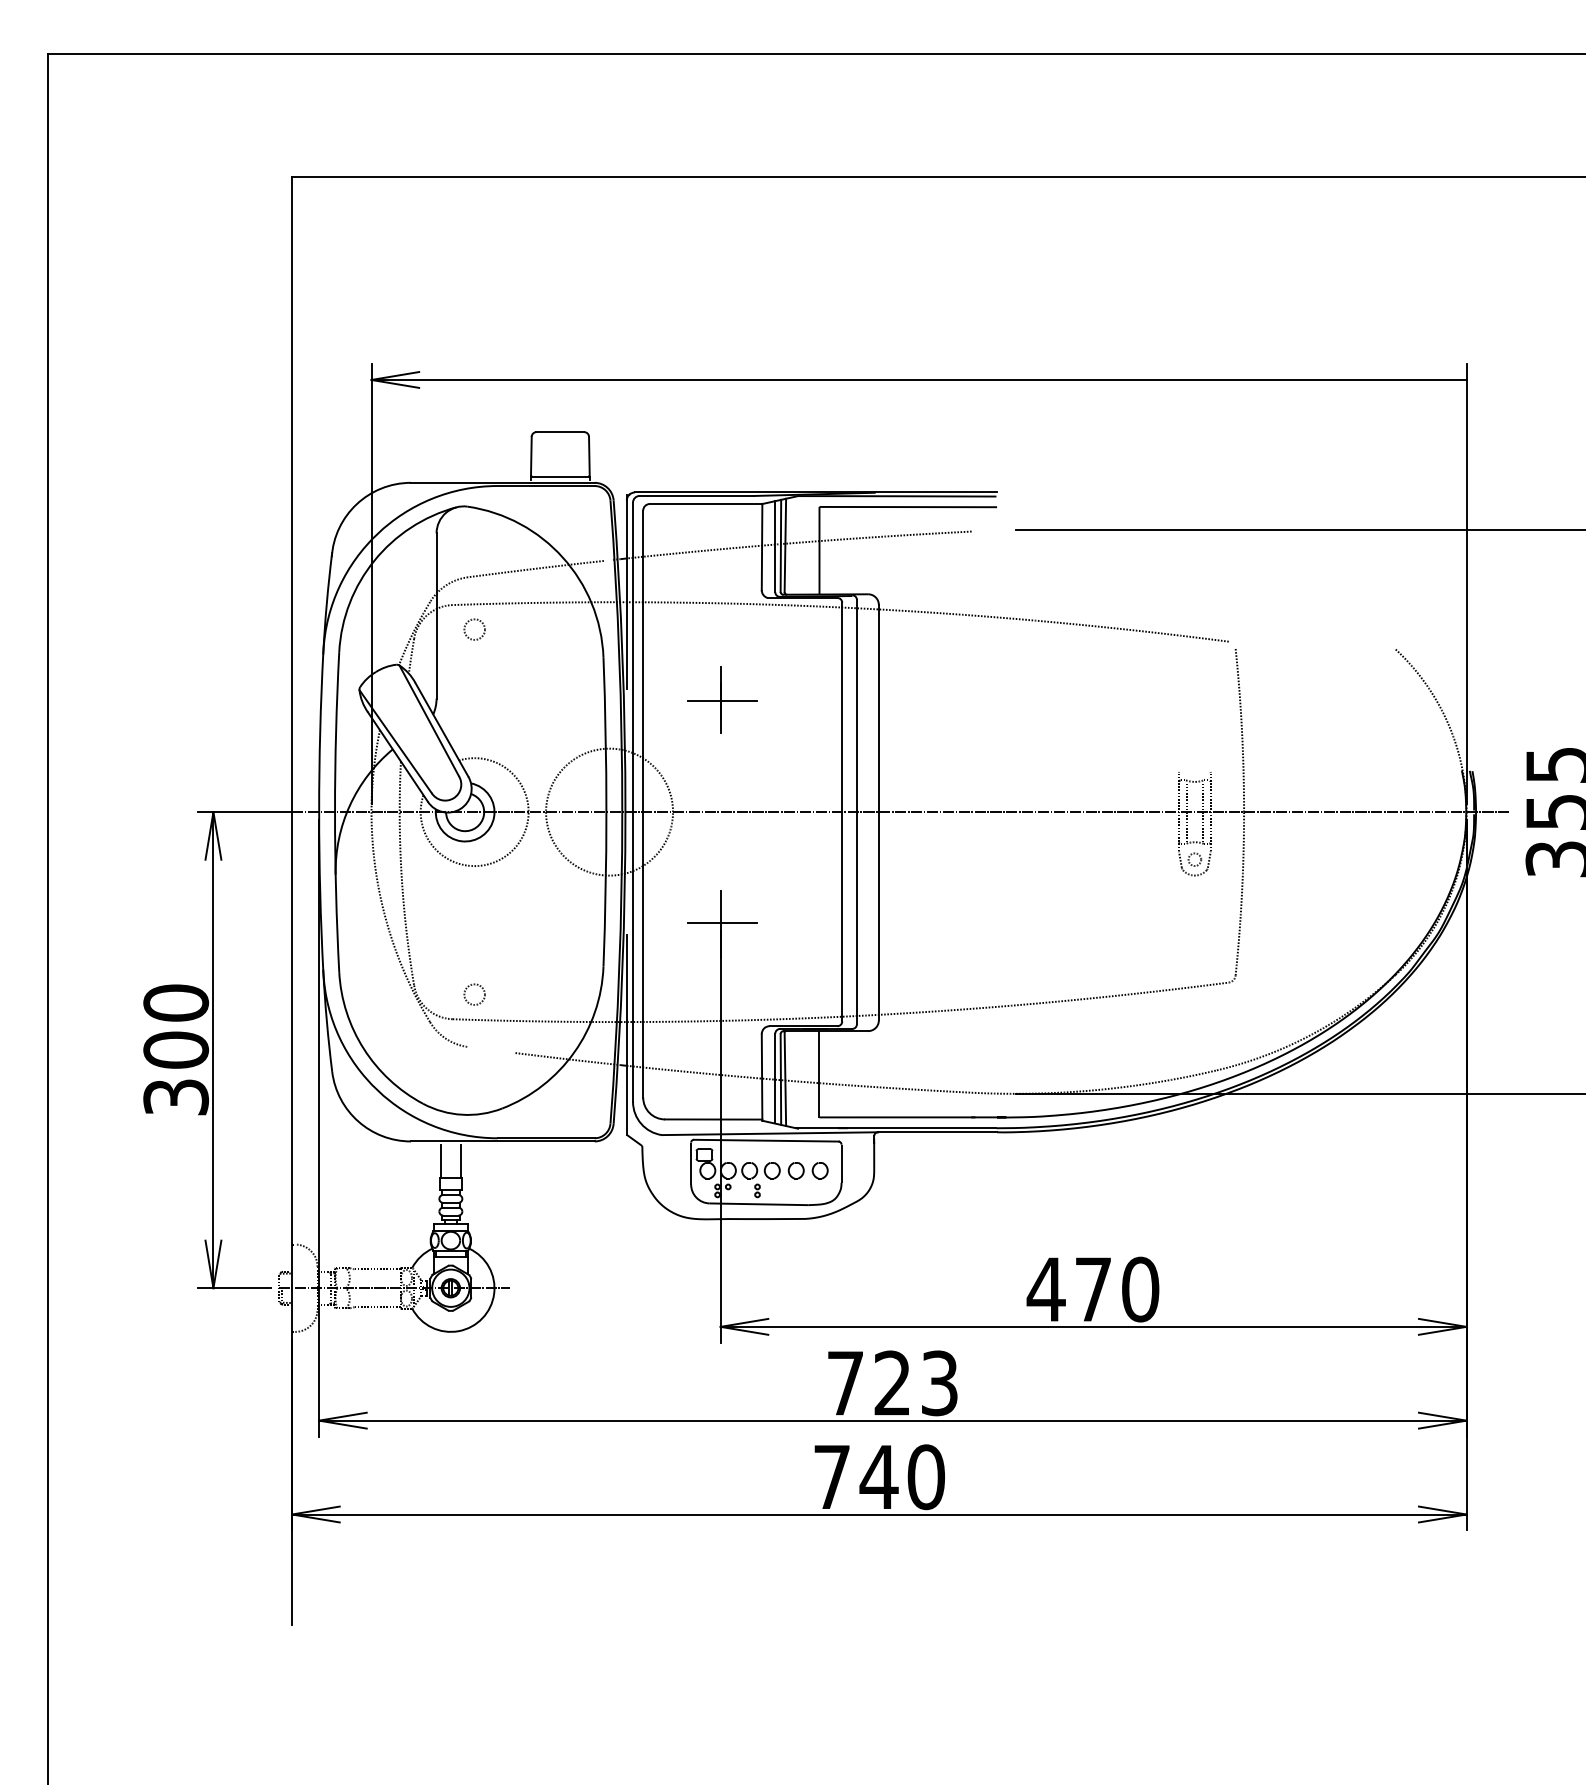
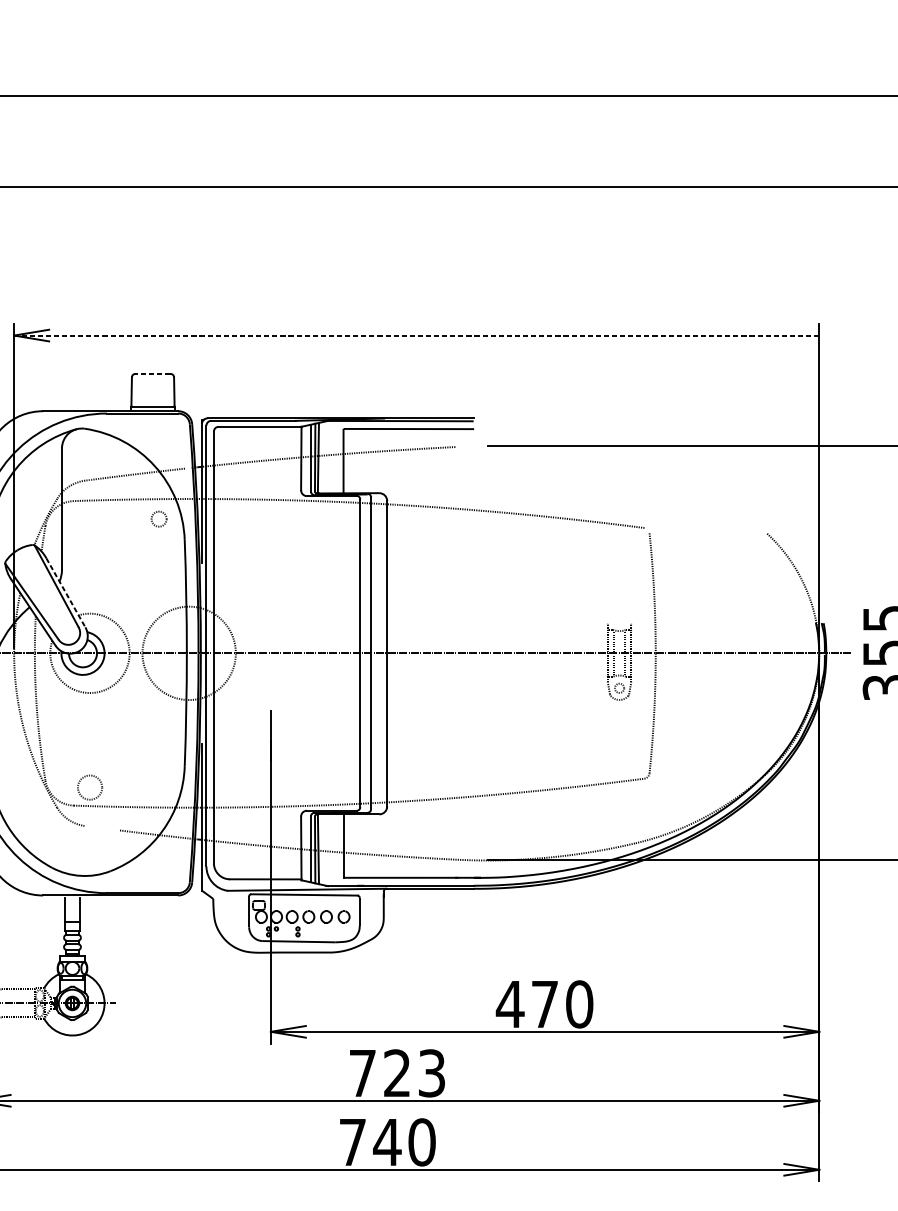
line: (919, 379) -> (417, 335), solid -> dashed
line: (560, 432) -> (153, 374), solid -> dashed
circle: (474, 629) -> (158, 519), moved
part: (722, 699) -> (272, 570), removed
line: (441, 729) -> (65, 592), solid -> dashed
line: (722, 923) -> (272, 735), removed
circle: (474, 994) -> (89, 787), size x1.6

